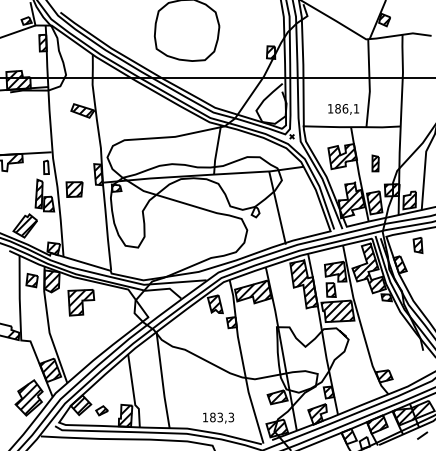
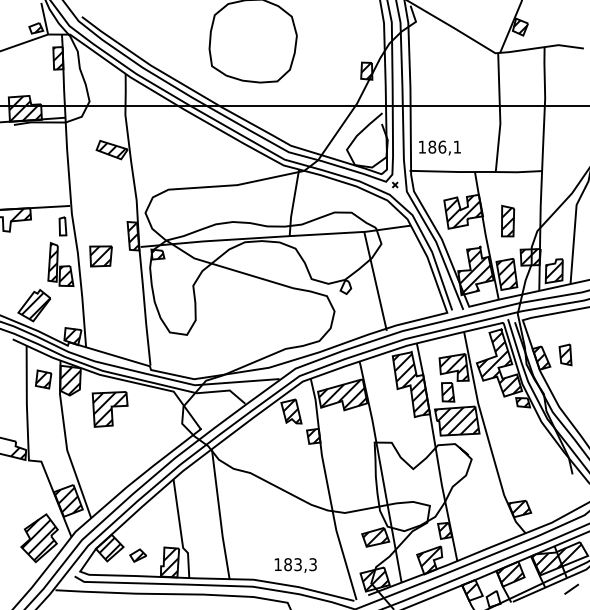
text: (343, 109) -> (439, 147), moved
part: (375, 163) -> (508, 220), size x1.43
part: (418, 245) -> (565, 354), moved

